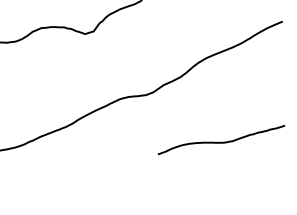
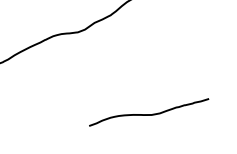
curve: (221, 141) -> (149, 113), moved

